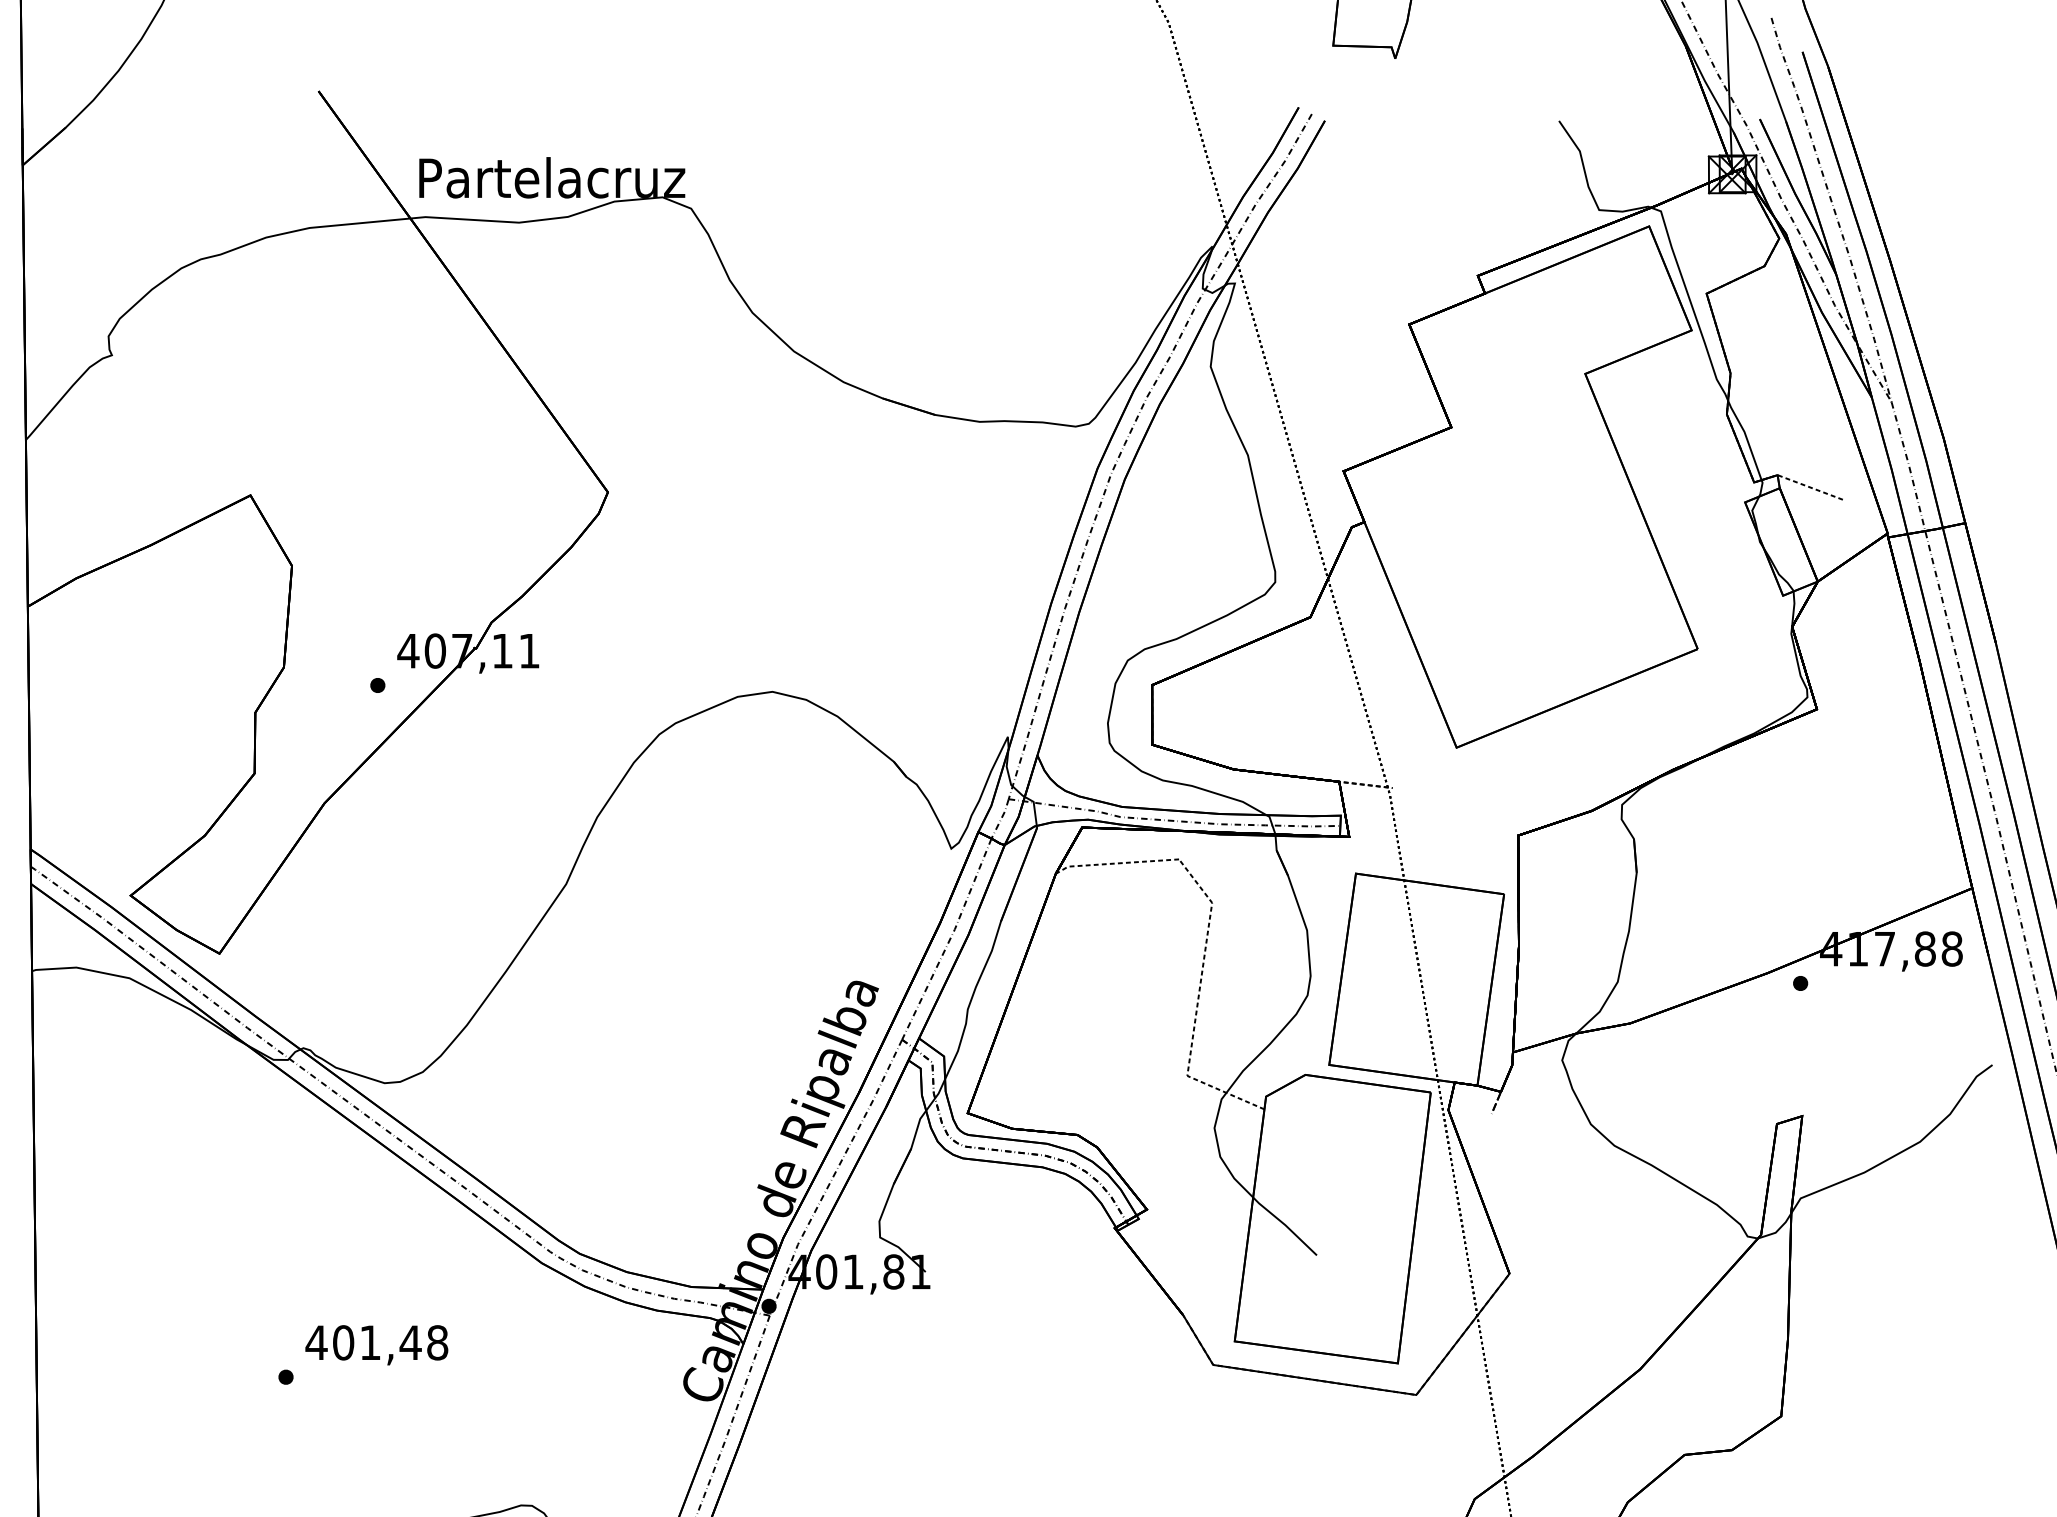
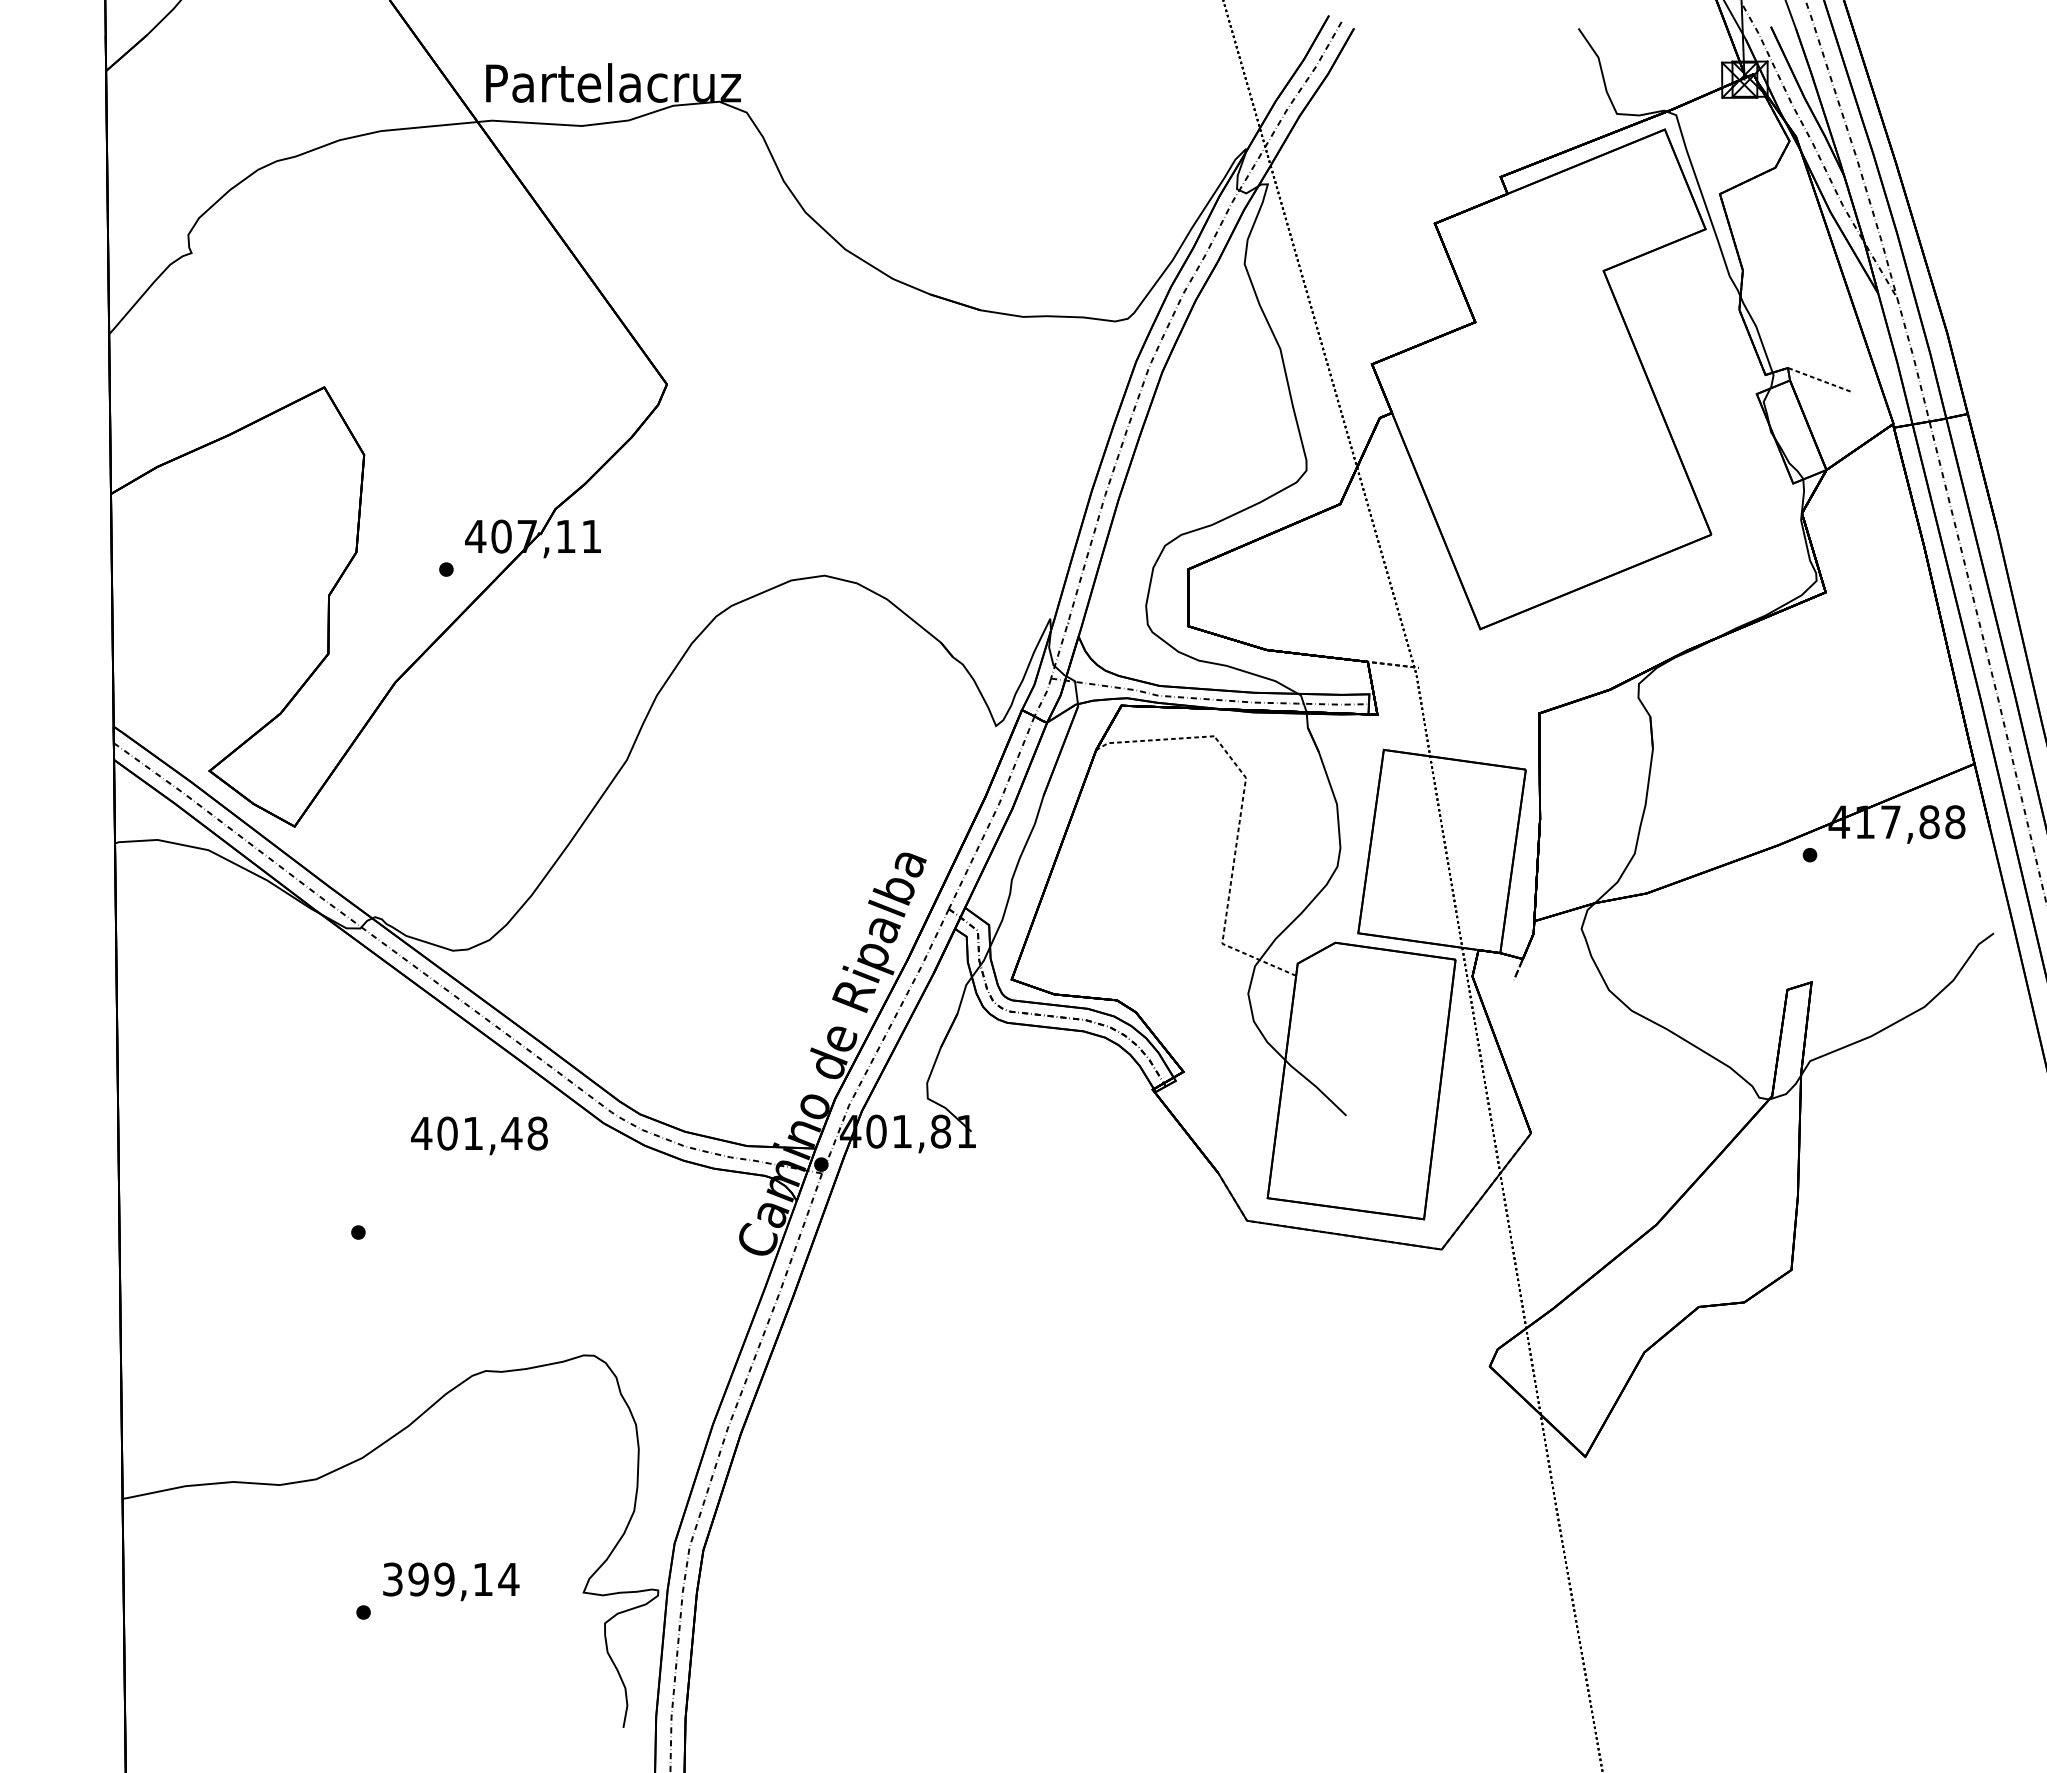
text: (376, 1344) -> (479, 1135), moved

